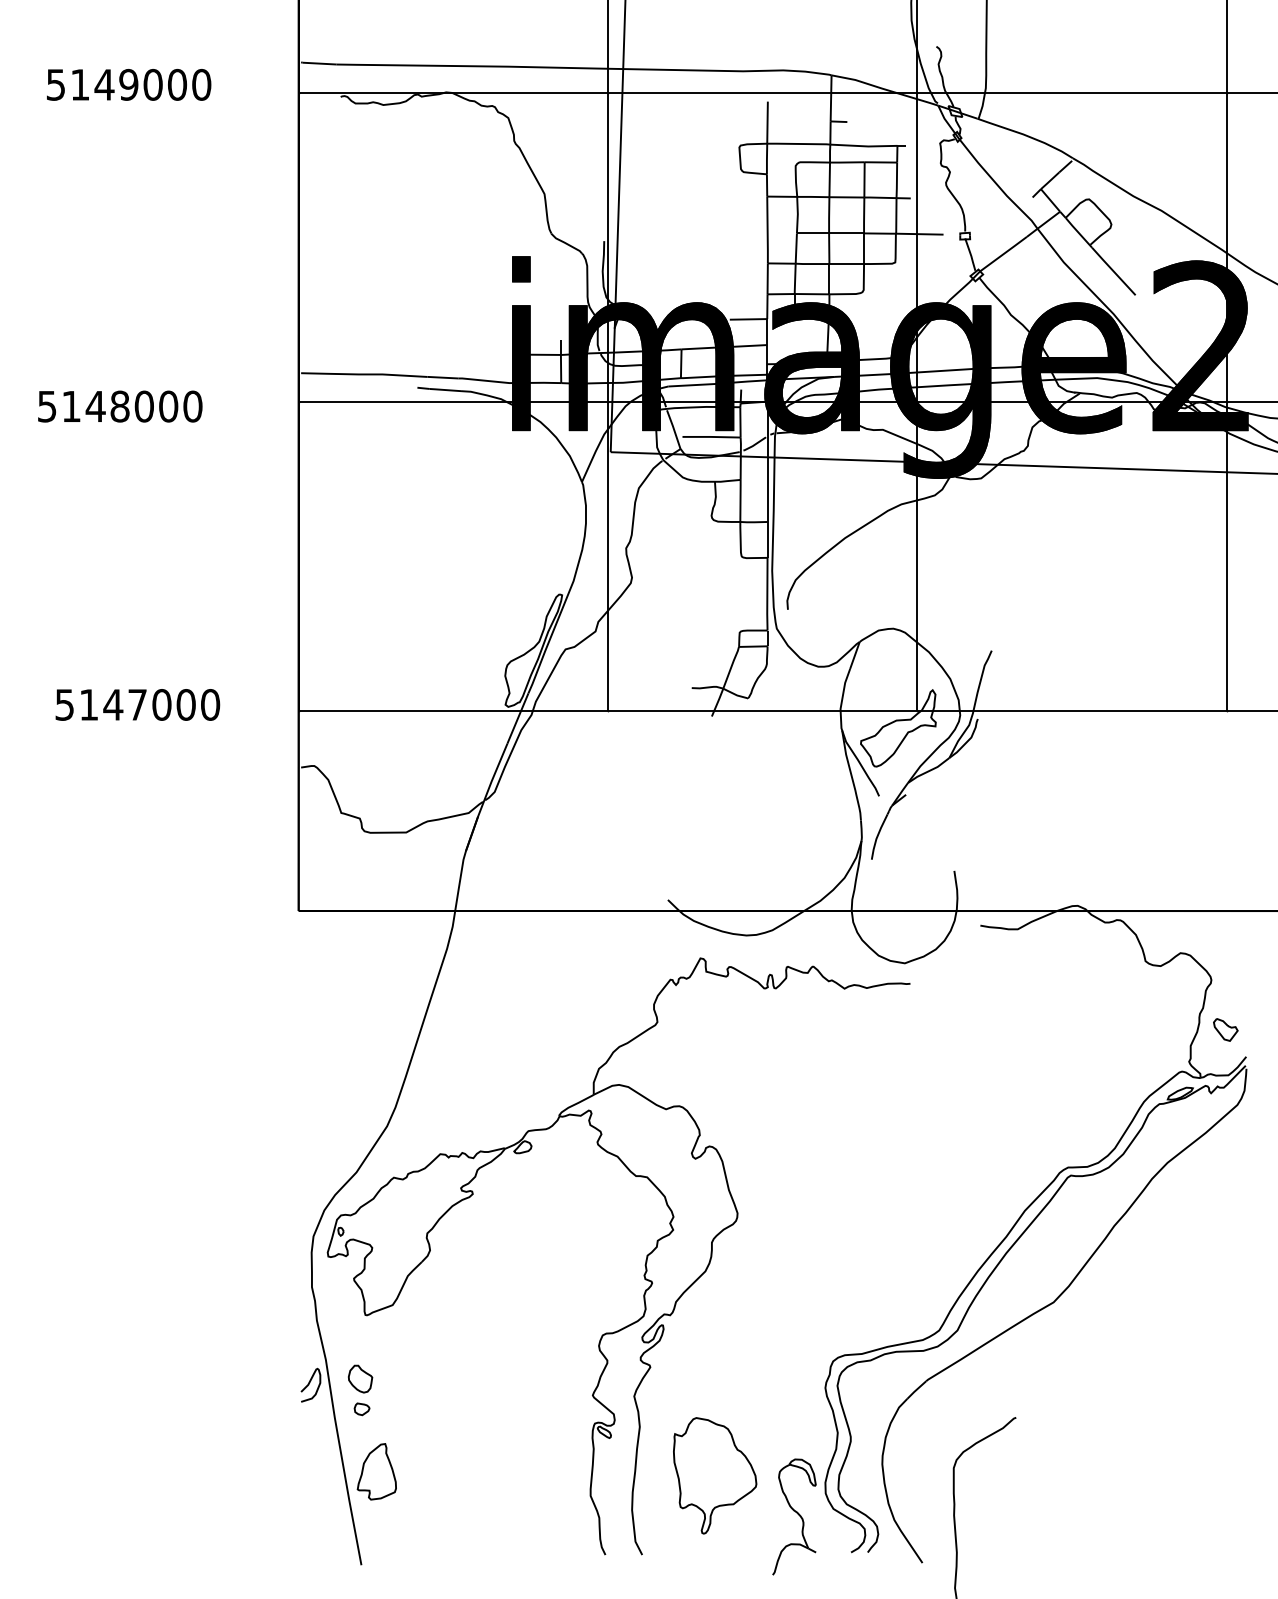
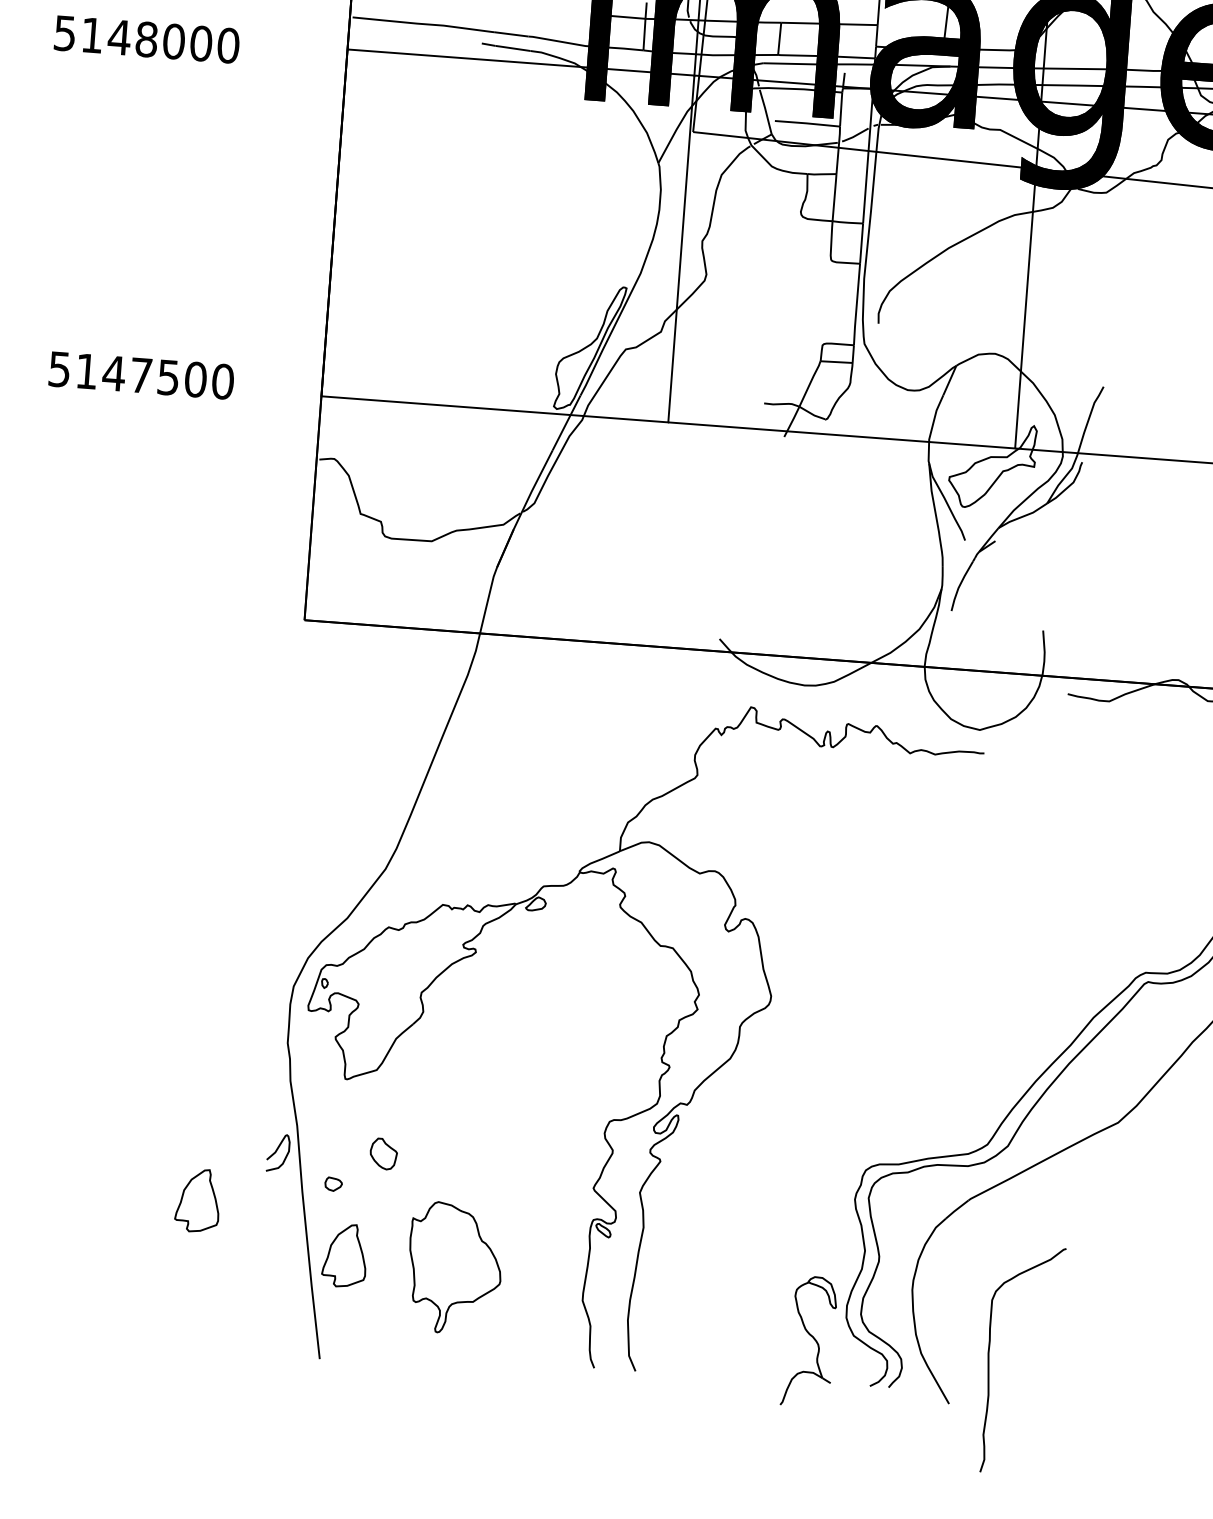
text: (161, 704) -> (168, 377), 5147000 -> 5147500
part: (360, 1378) -> (383, 1153), moved
part: (242, 1432) -> (197, 1200), added
part: (715, 1475) -> (455, 1268), moved

